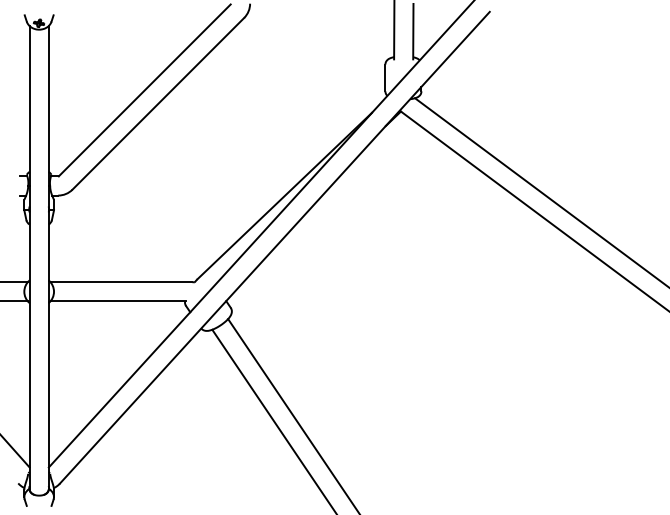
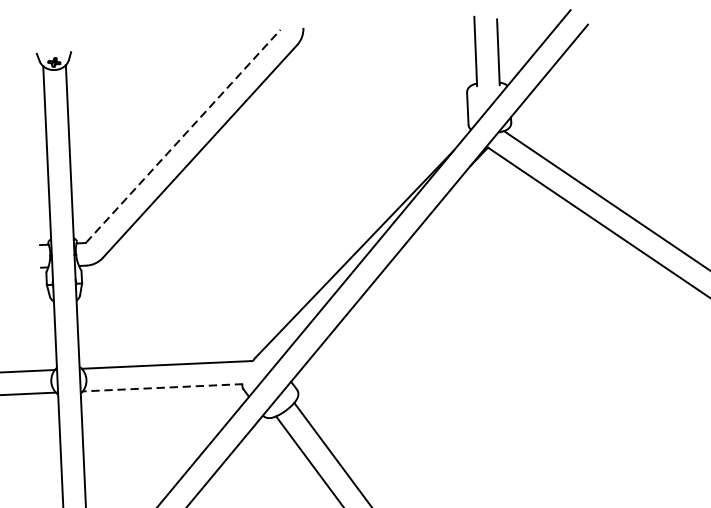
line: (145, 89) -> (184, 135), solid -> dashed
line: (118, 301) -> (163, 387), solid -> dashed

